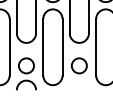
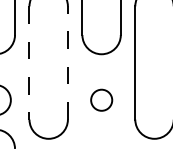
line: (62, 46) -> (67, 61), solid -> dashed
line: (43, 47) -> (29, 63), solid -> dashed
circle: (79, 65) -> (101, 99), size x0.7

